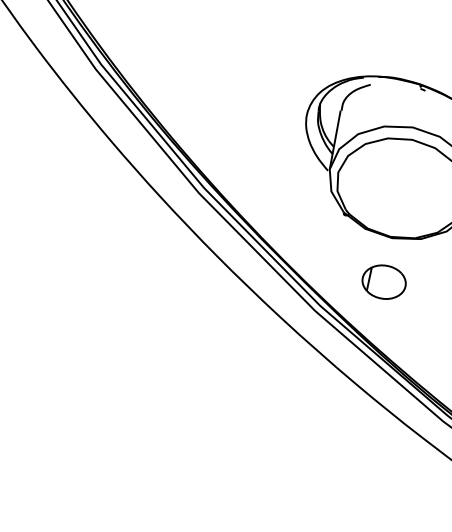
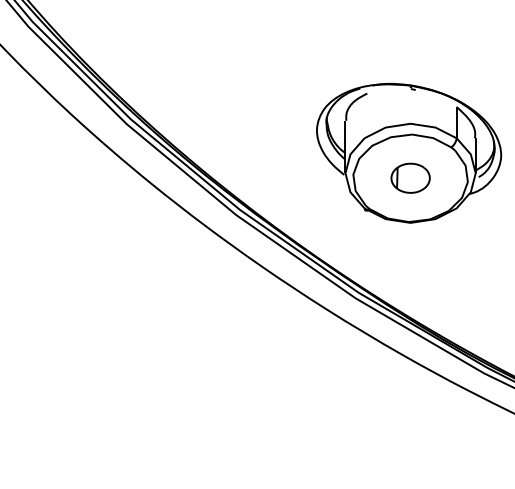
part: (384, 281) -> (410, 177), moved

